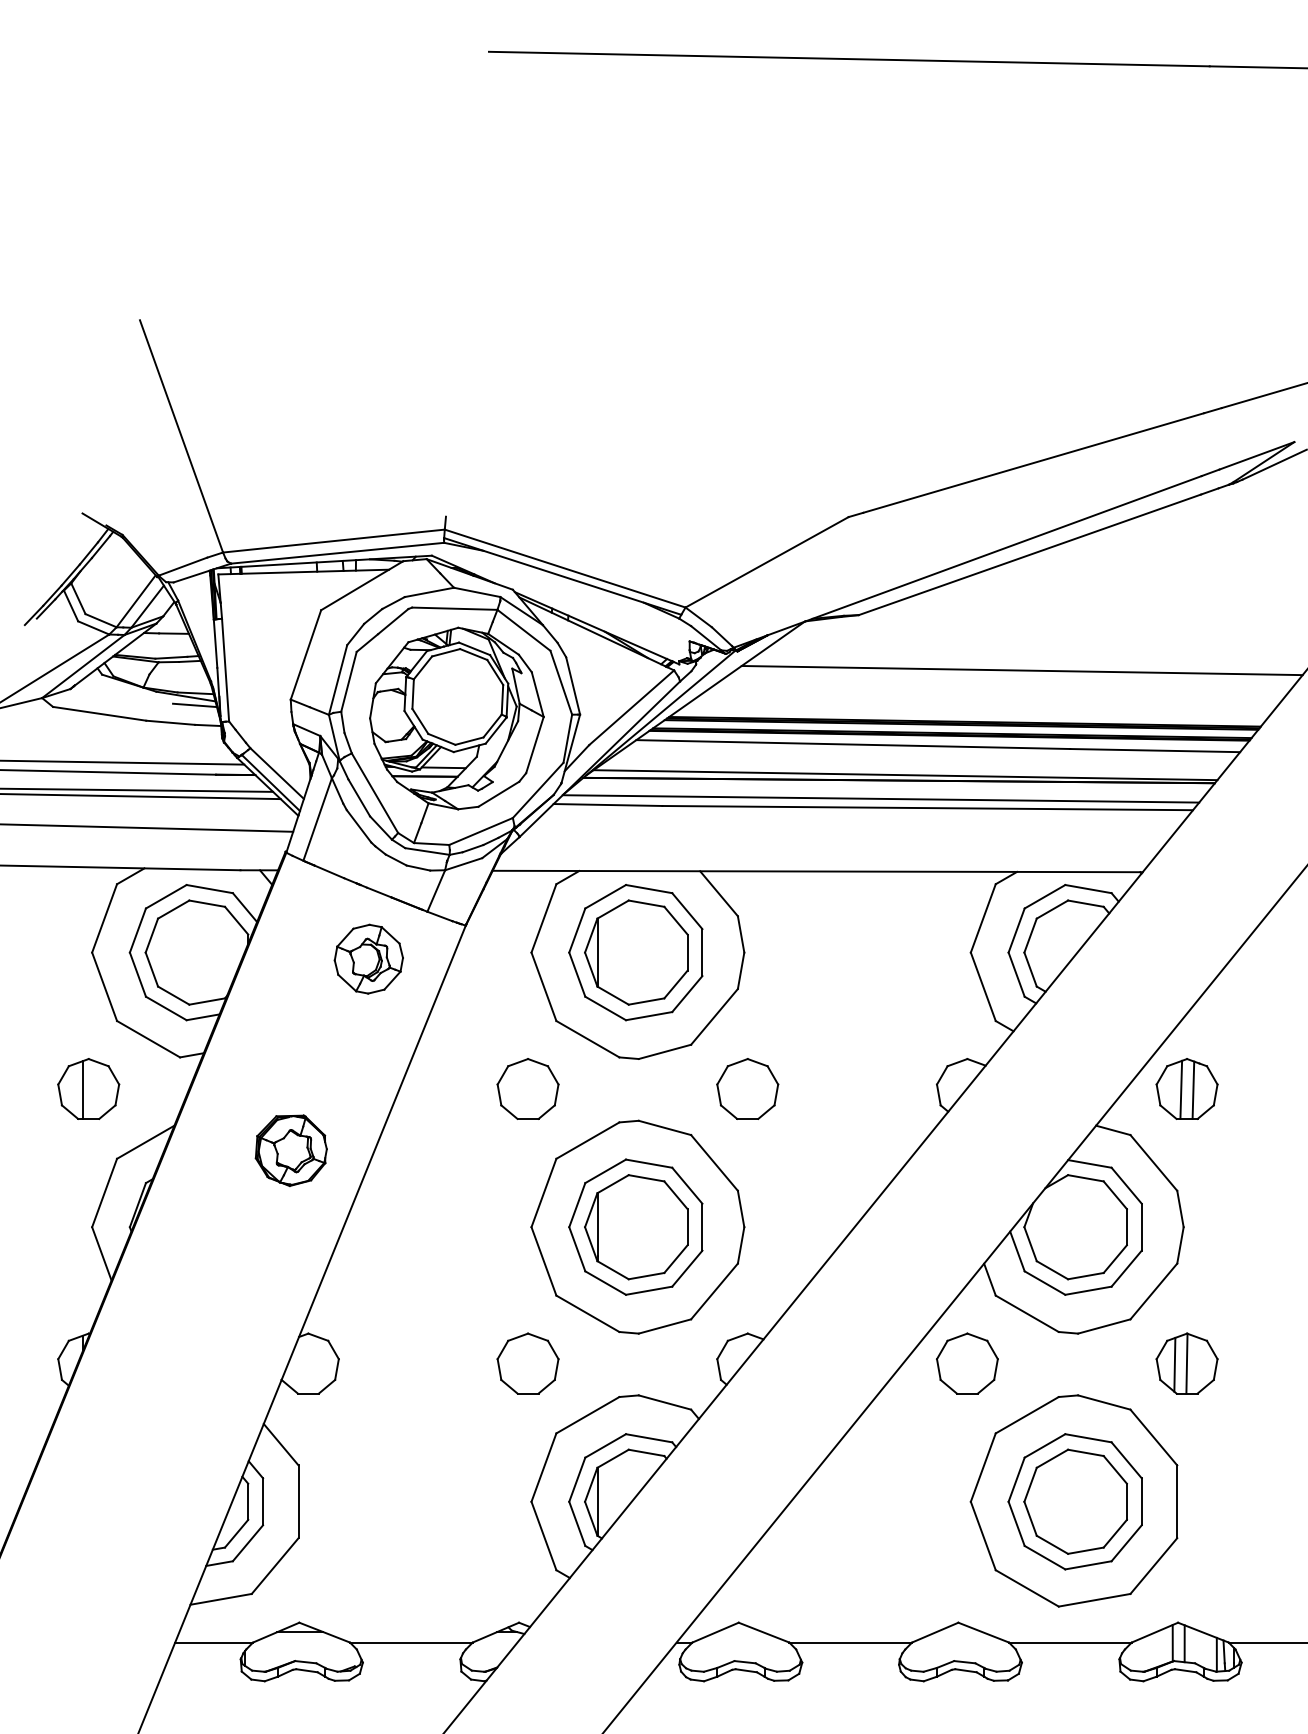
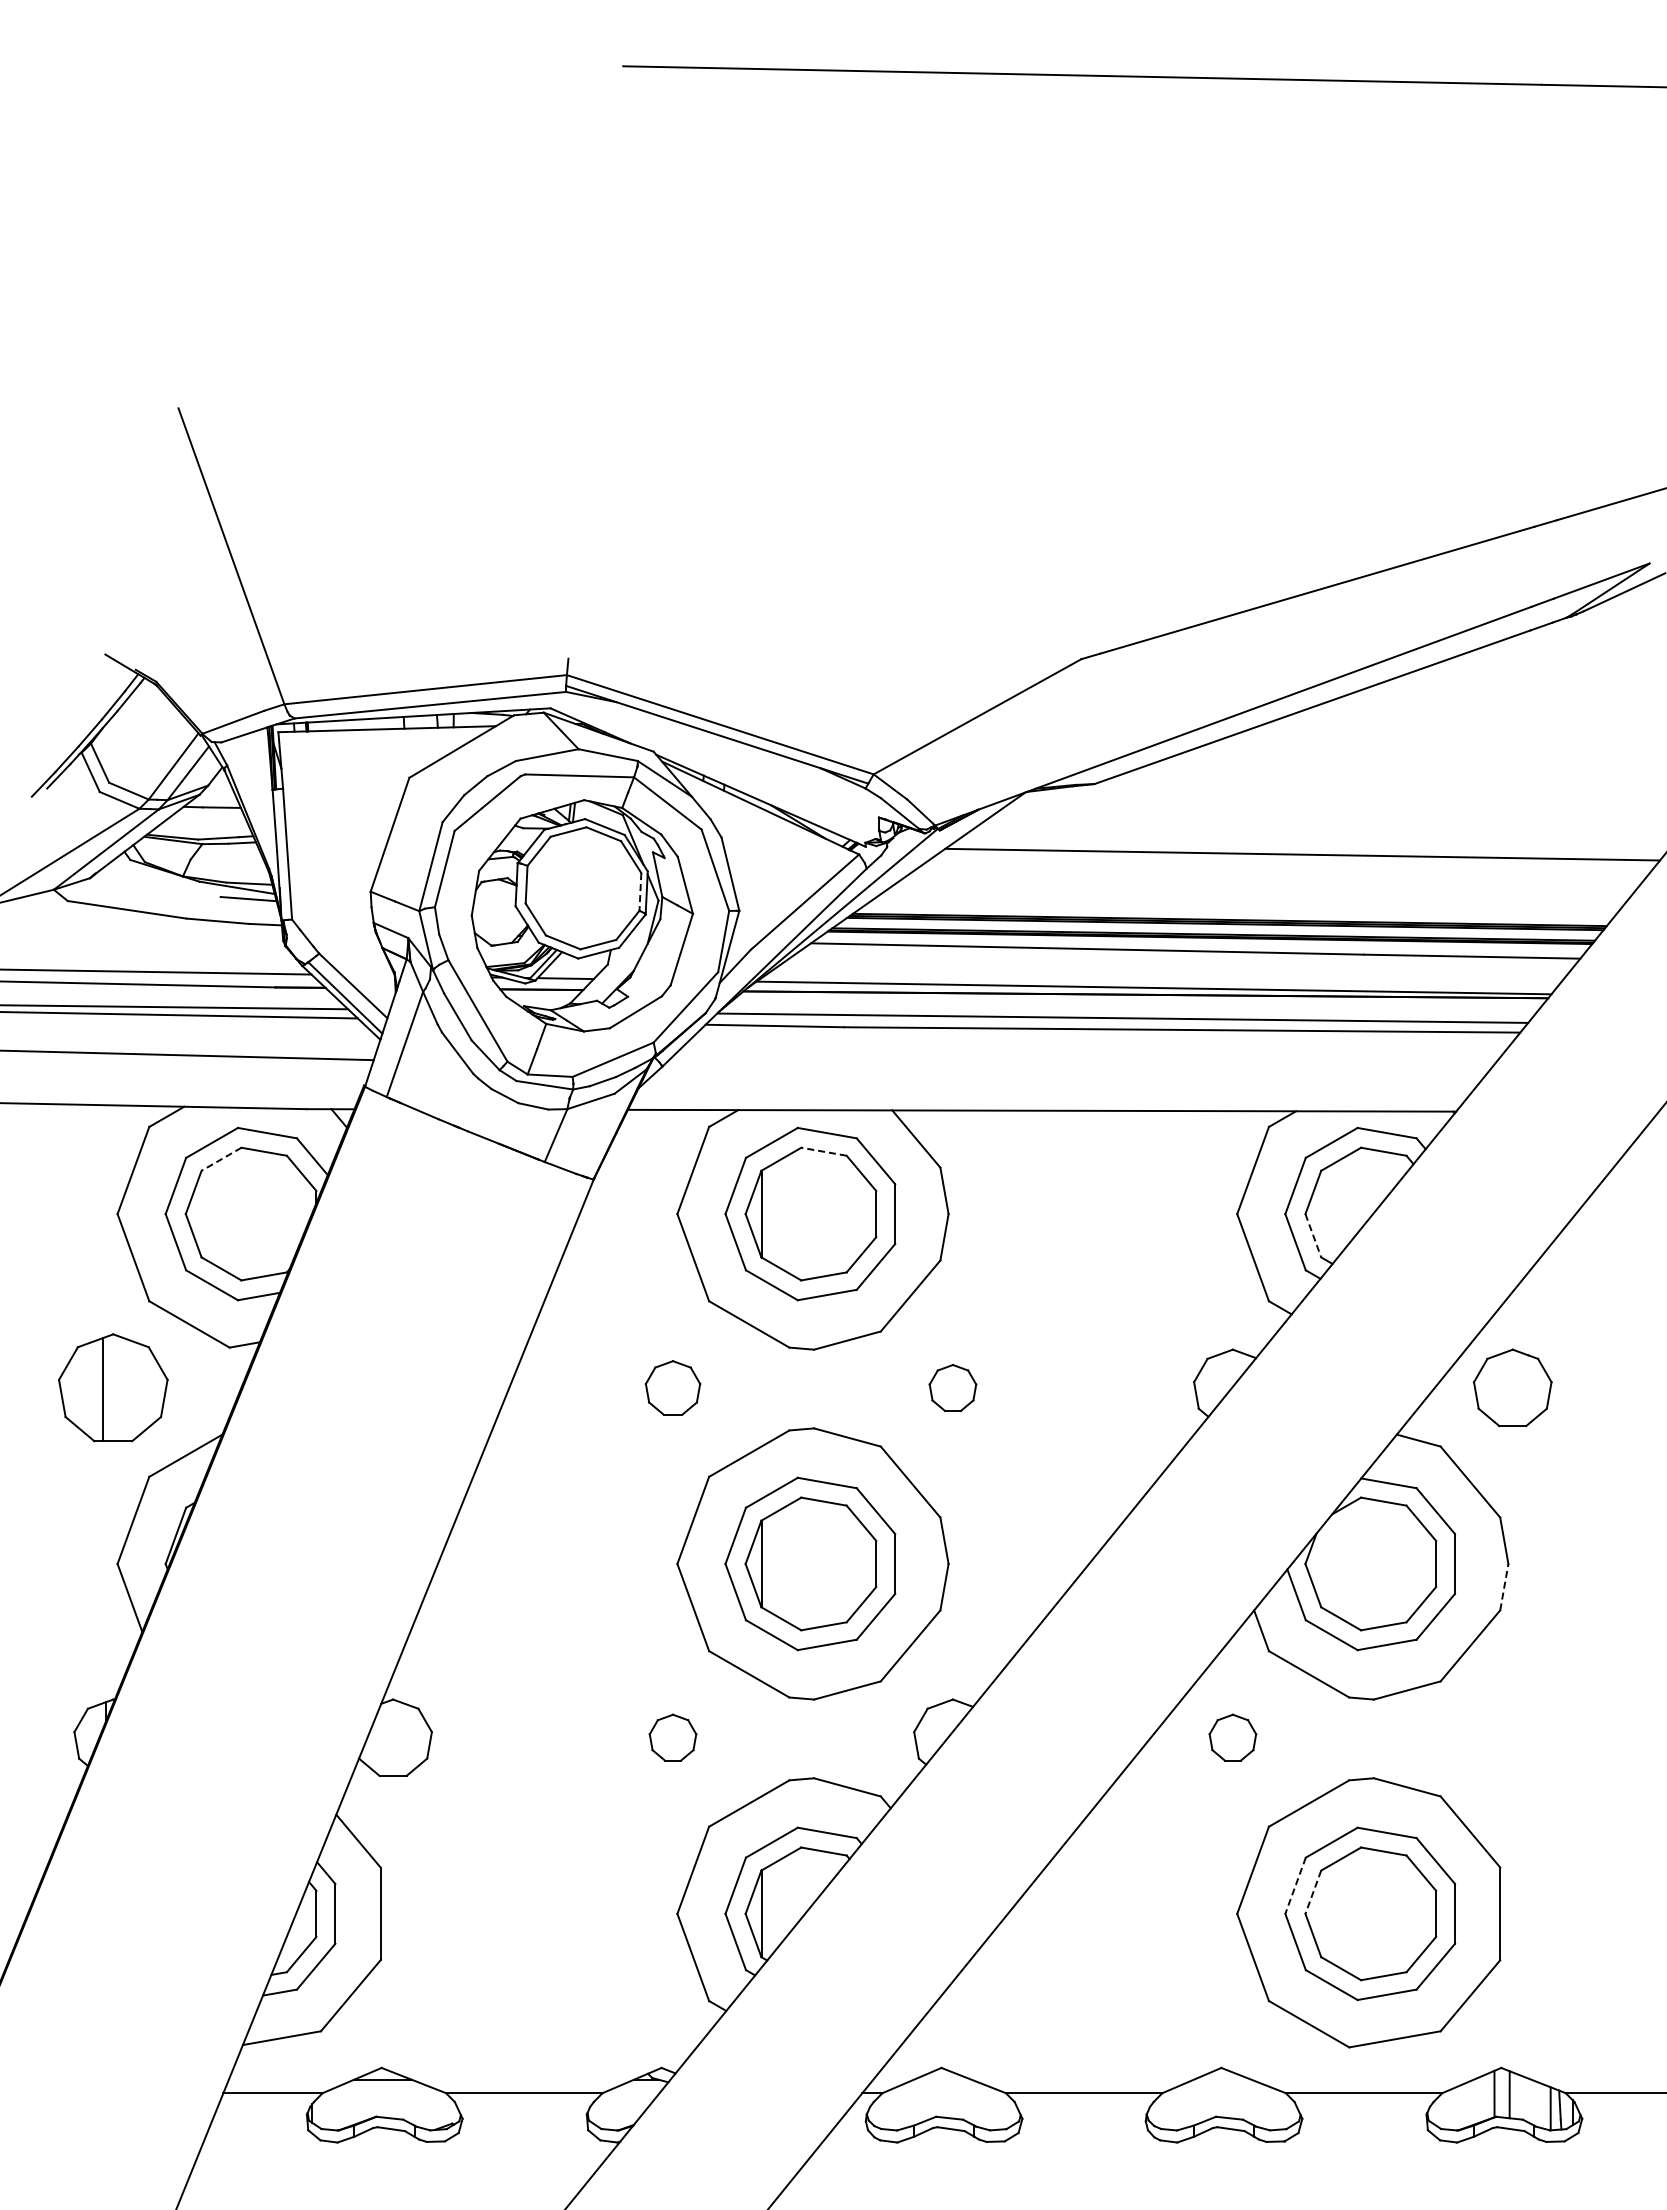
line: (502, 699) -> (640, 891), solid -> dashed
line: (646, 903) -> (823, 1151), solid -> dashed
line: (173, 909) -> (221, 1159), solid -> dashed
part: (368, 959) -> (469, 1222), removed
line: (1030, 970) -> (1313, 1236), solid -> dashed
part: (88, 1088) -> (112, 1387), size x1.4
part: (527, 1088) -> (672, 1387), size x0.7
part: (747, 1088) -> (952, 1387), size x0.6
line: (1181, 1090) -> (1505, 1389), removed
line: (1193, 1090) -> (1520, 1389), removed
part: (291, 1150) -> (371, 1466), removed
line: (1180, 1245) -> (1504, 1587), solid -> dashed
part: (527, 1363) -> (672, 1737), size x0.6
part: (967, 1363) -> (1232, 1737), size x0.6
part: (1186, 1363) -> (1512, 1737), removed
line: (1016, 1479) -> (1295, 1885), solid -> dashed
line: (1030, 1485) -> (1313, 1892), solid -> dashed

